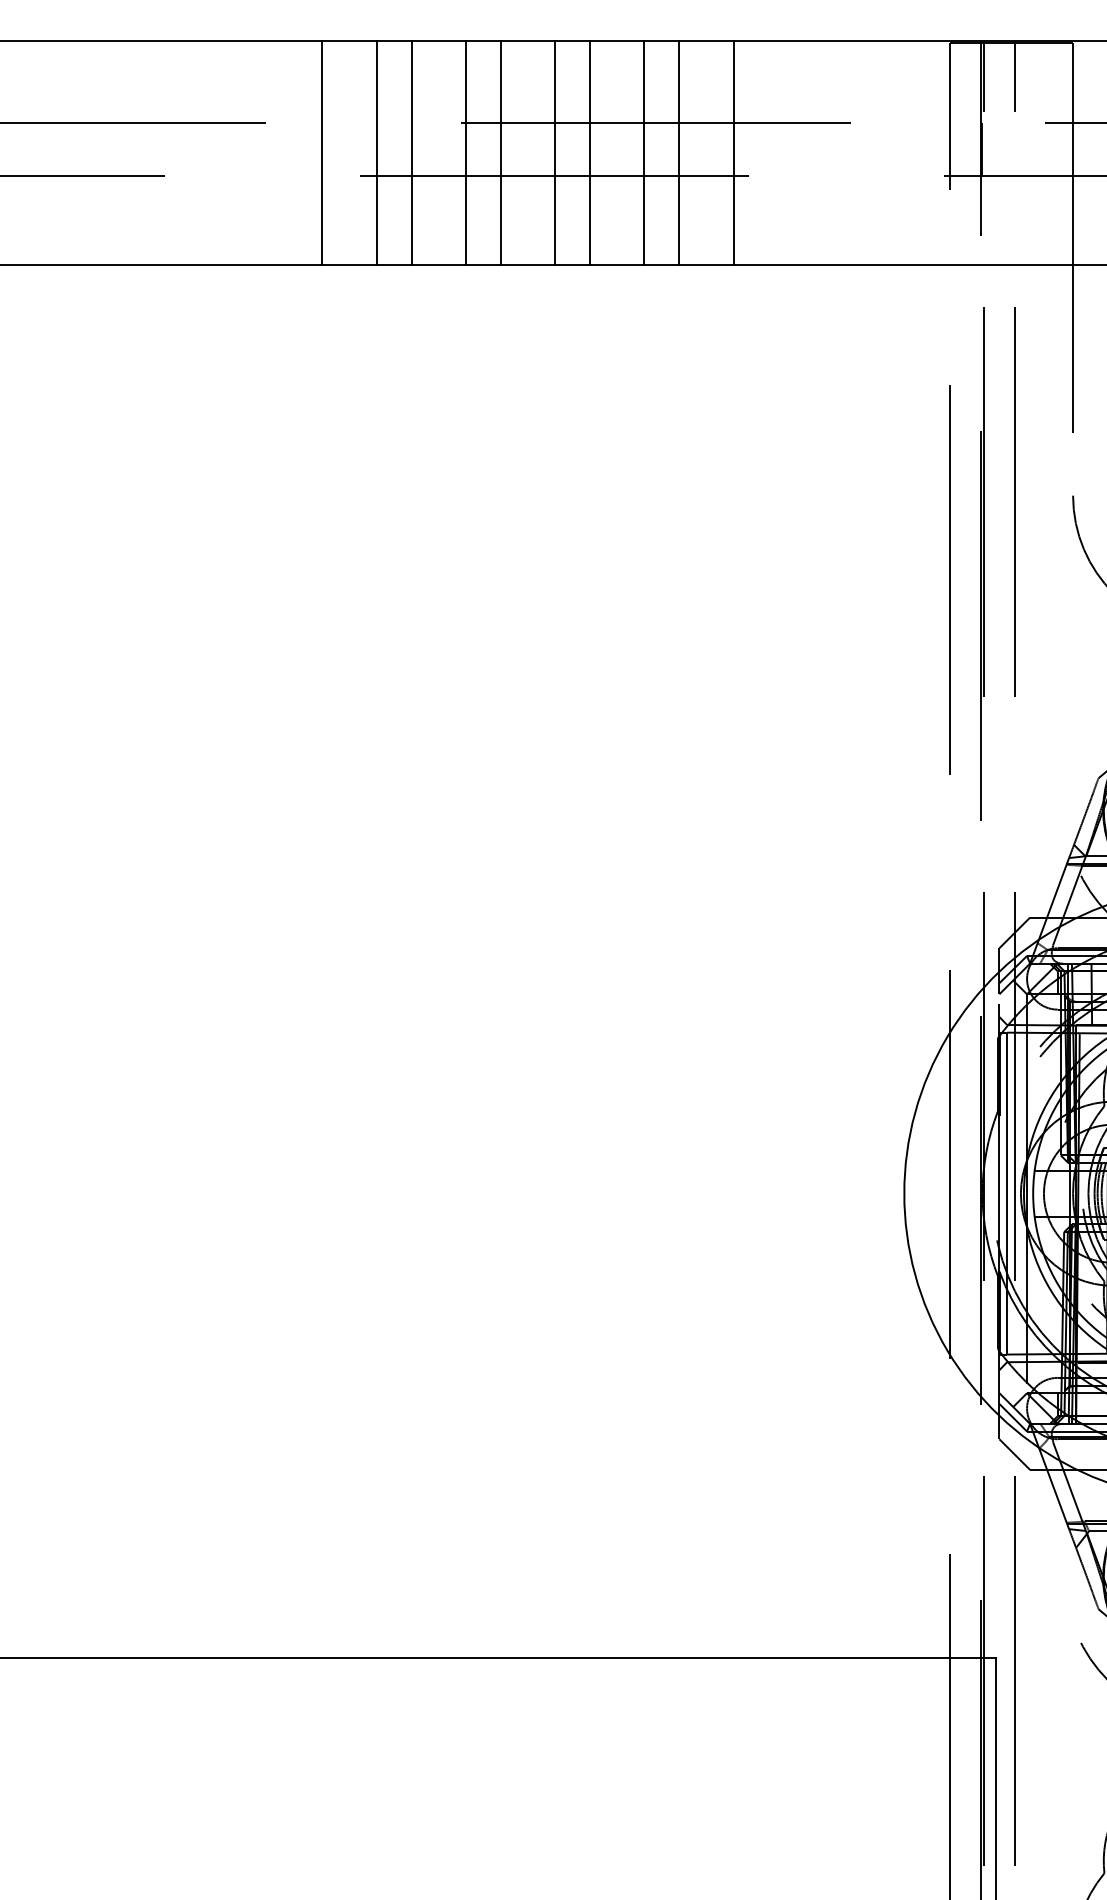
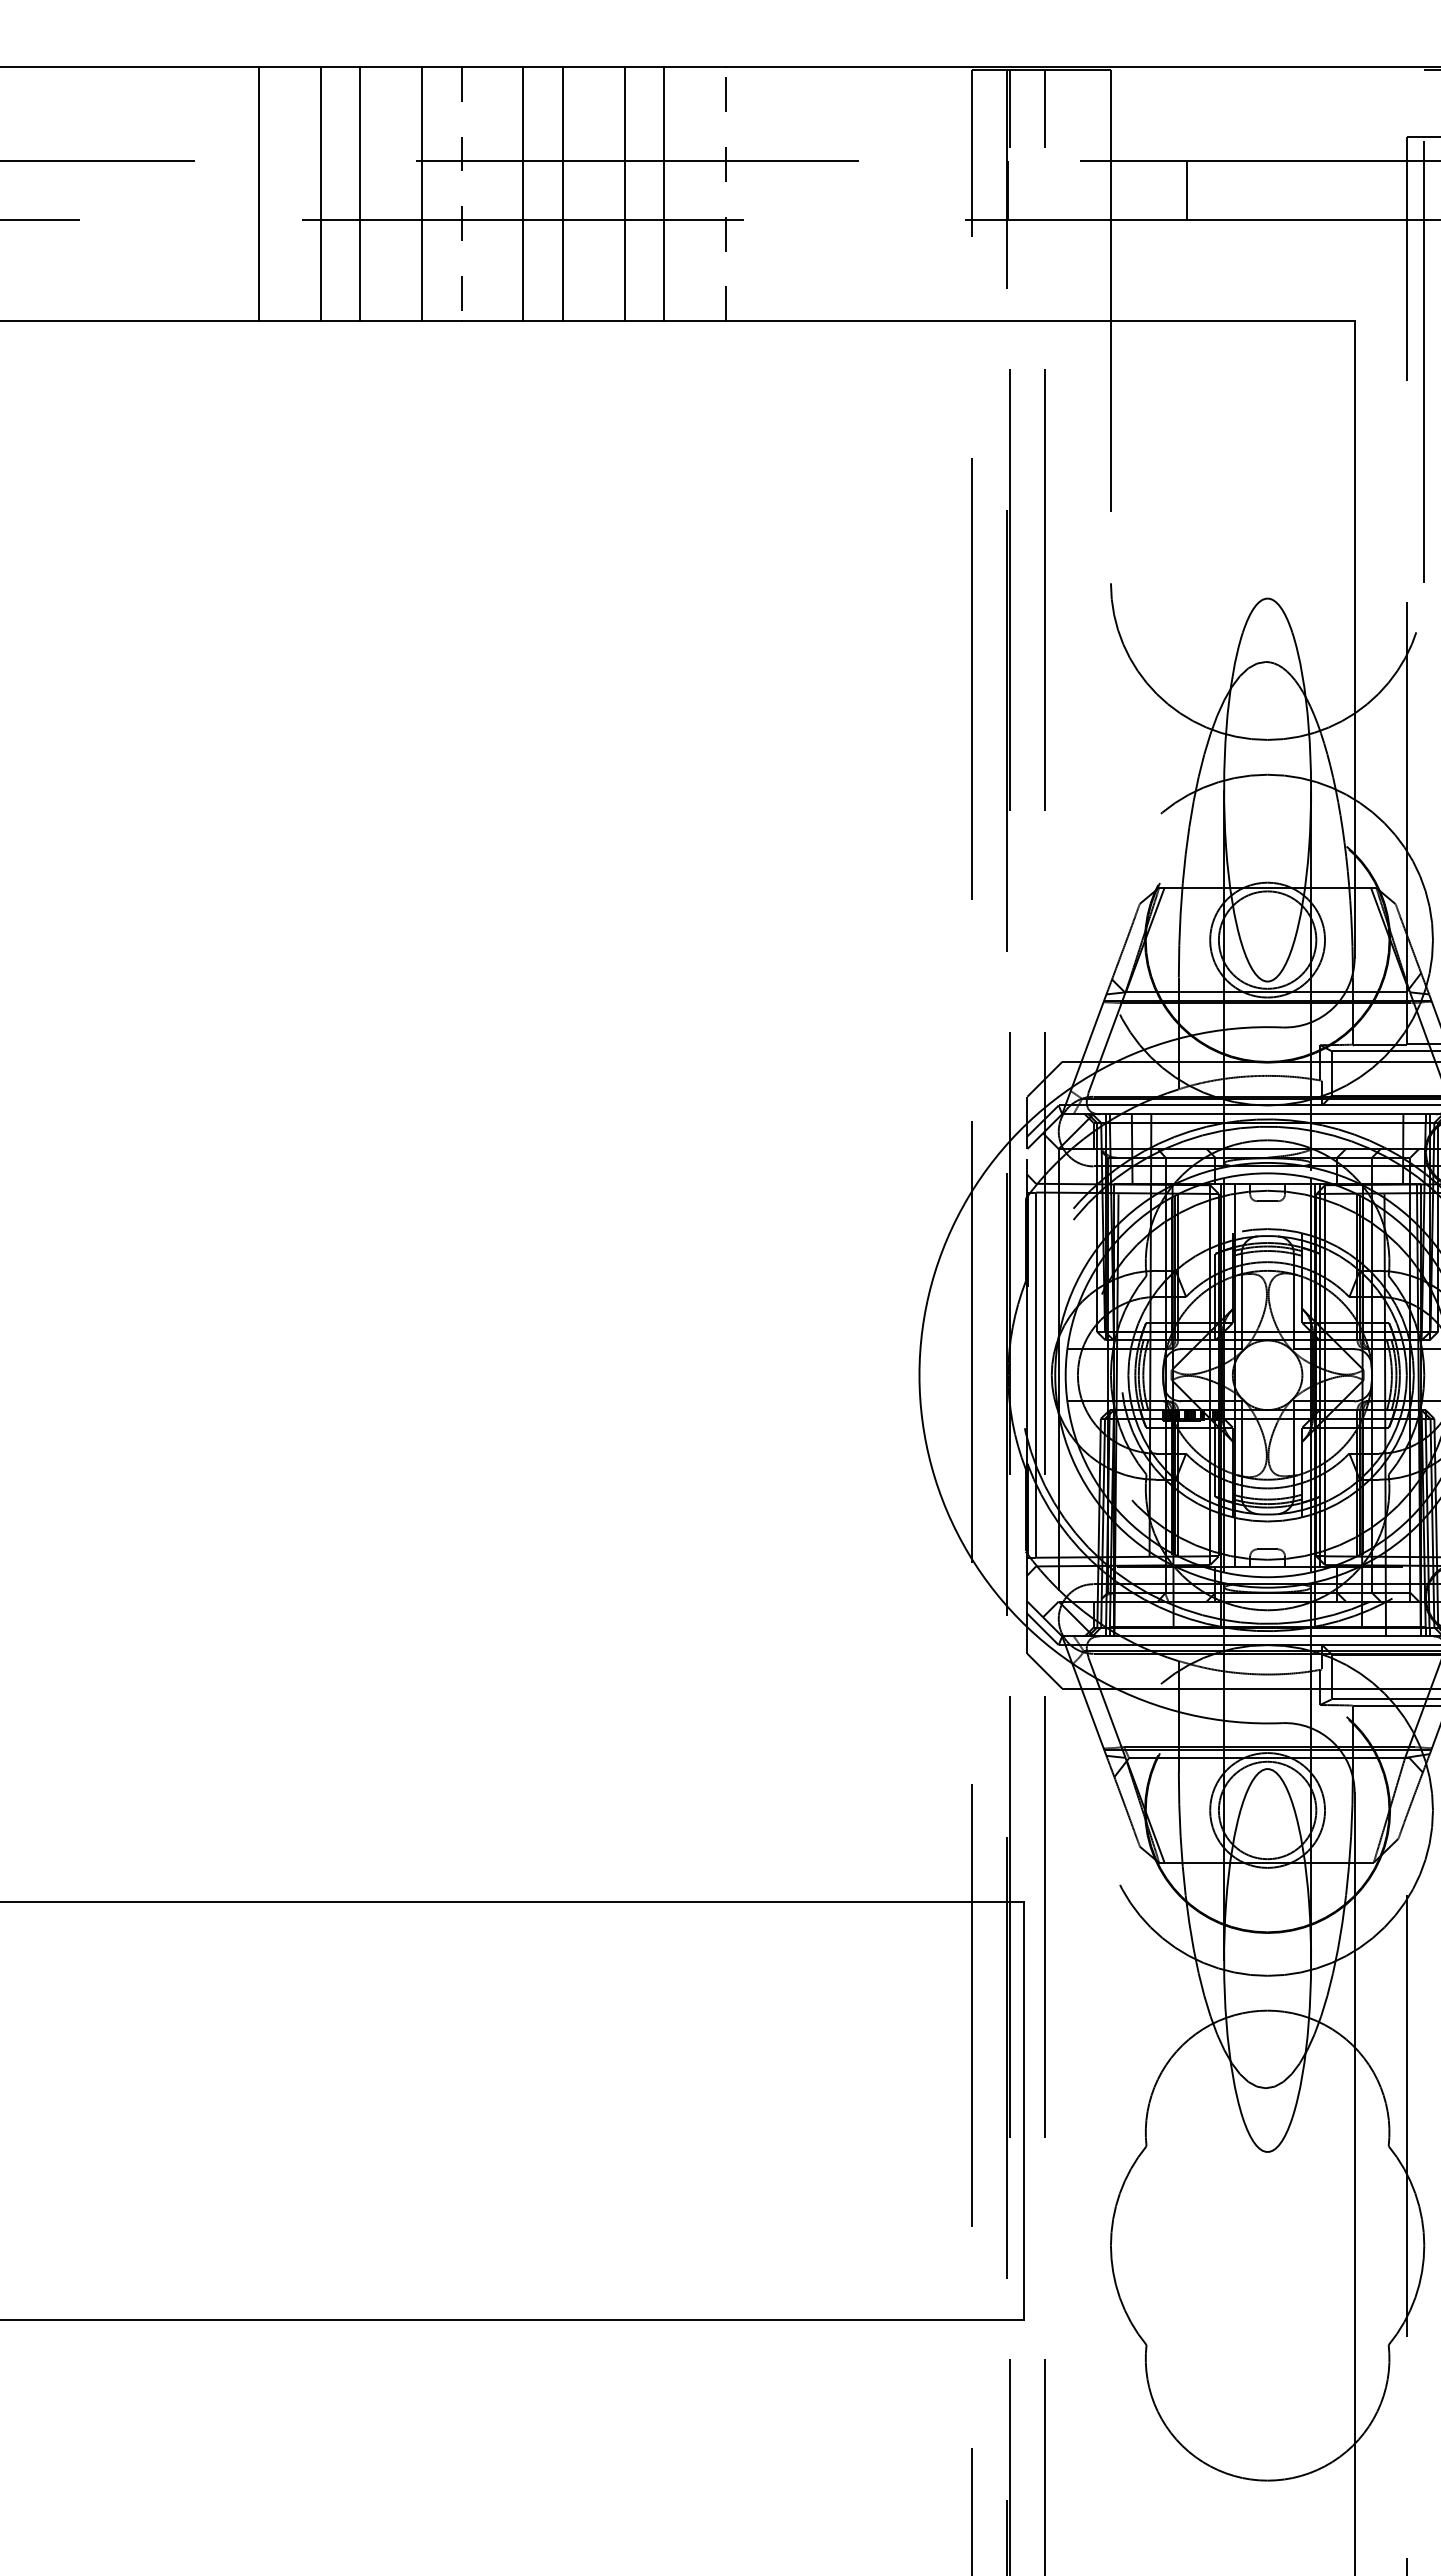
line: (733, 152) -> (725, 193), solid -> dashed
line: (500, 153) -> (461, 194), solid -> dashed

